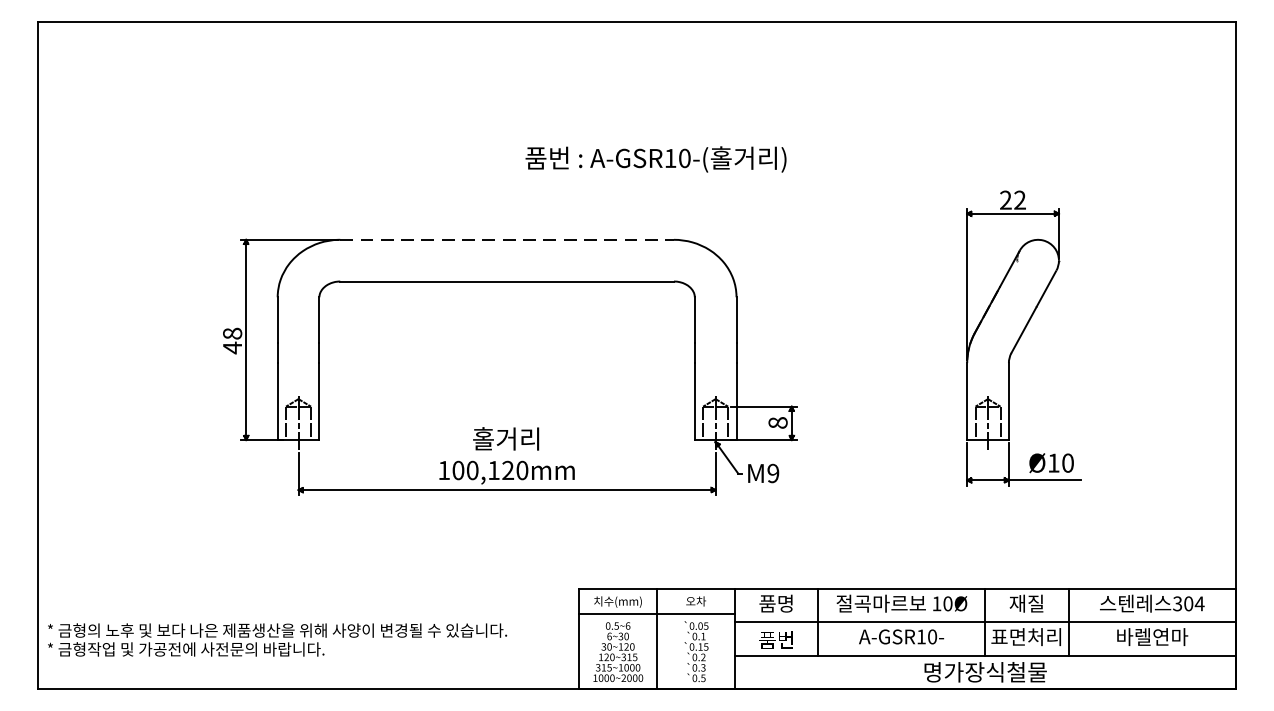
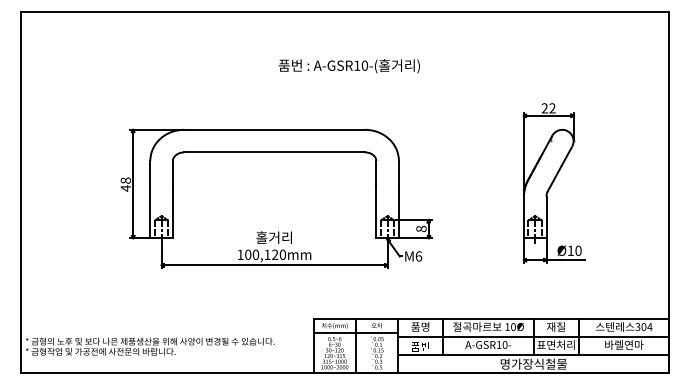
text: (654, 159) -> (348, 66), moved
line: (508, 239) -> (275, 129), dashed -> solid
text: (772, 473) -> (418, 256), M9 -> M6

